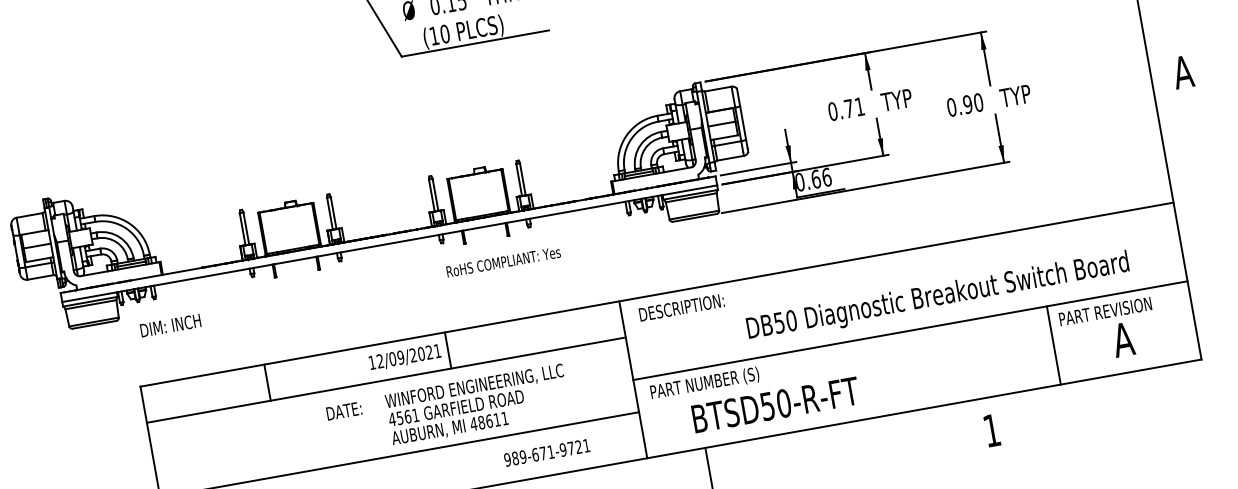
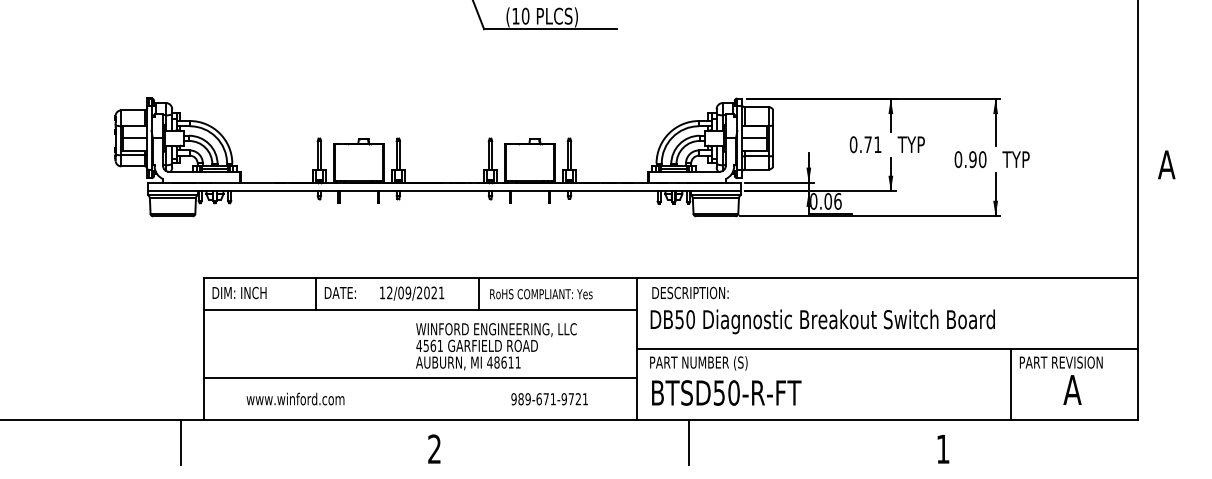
text: (816, 179) -> (828, 201), 0.66 -> 0.06
text: (503, 262) -> (541, 294), moved
text: (937, 296) -> (822, 321), moved
text: (170, 325) -> (239, 292), moved
text: (405, 357) -> (412, 293), moved
text: (775, 404) -> (726, 392), moved
text: (343, 410) -> (339, 292), moved

